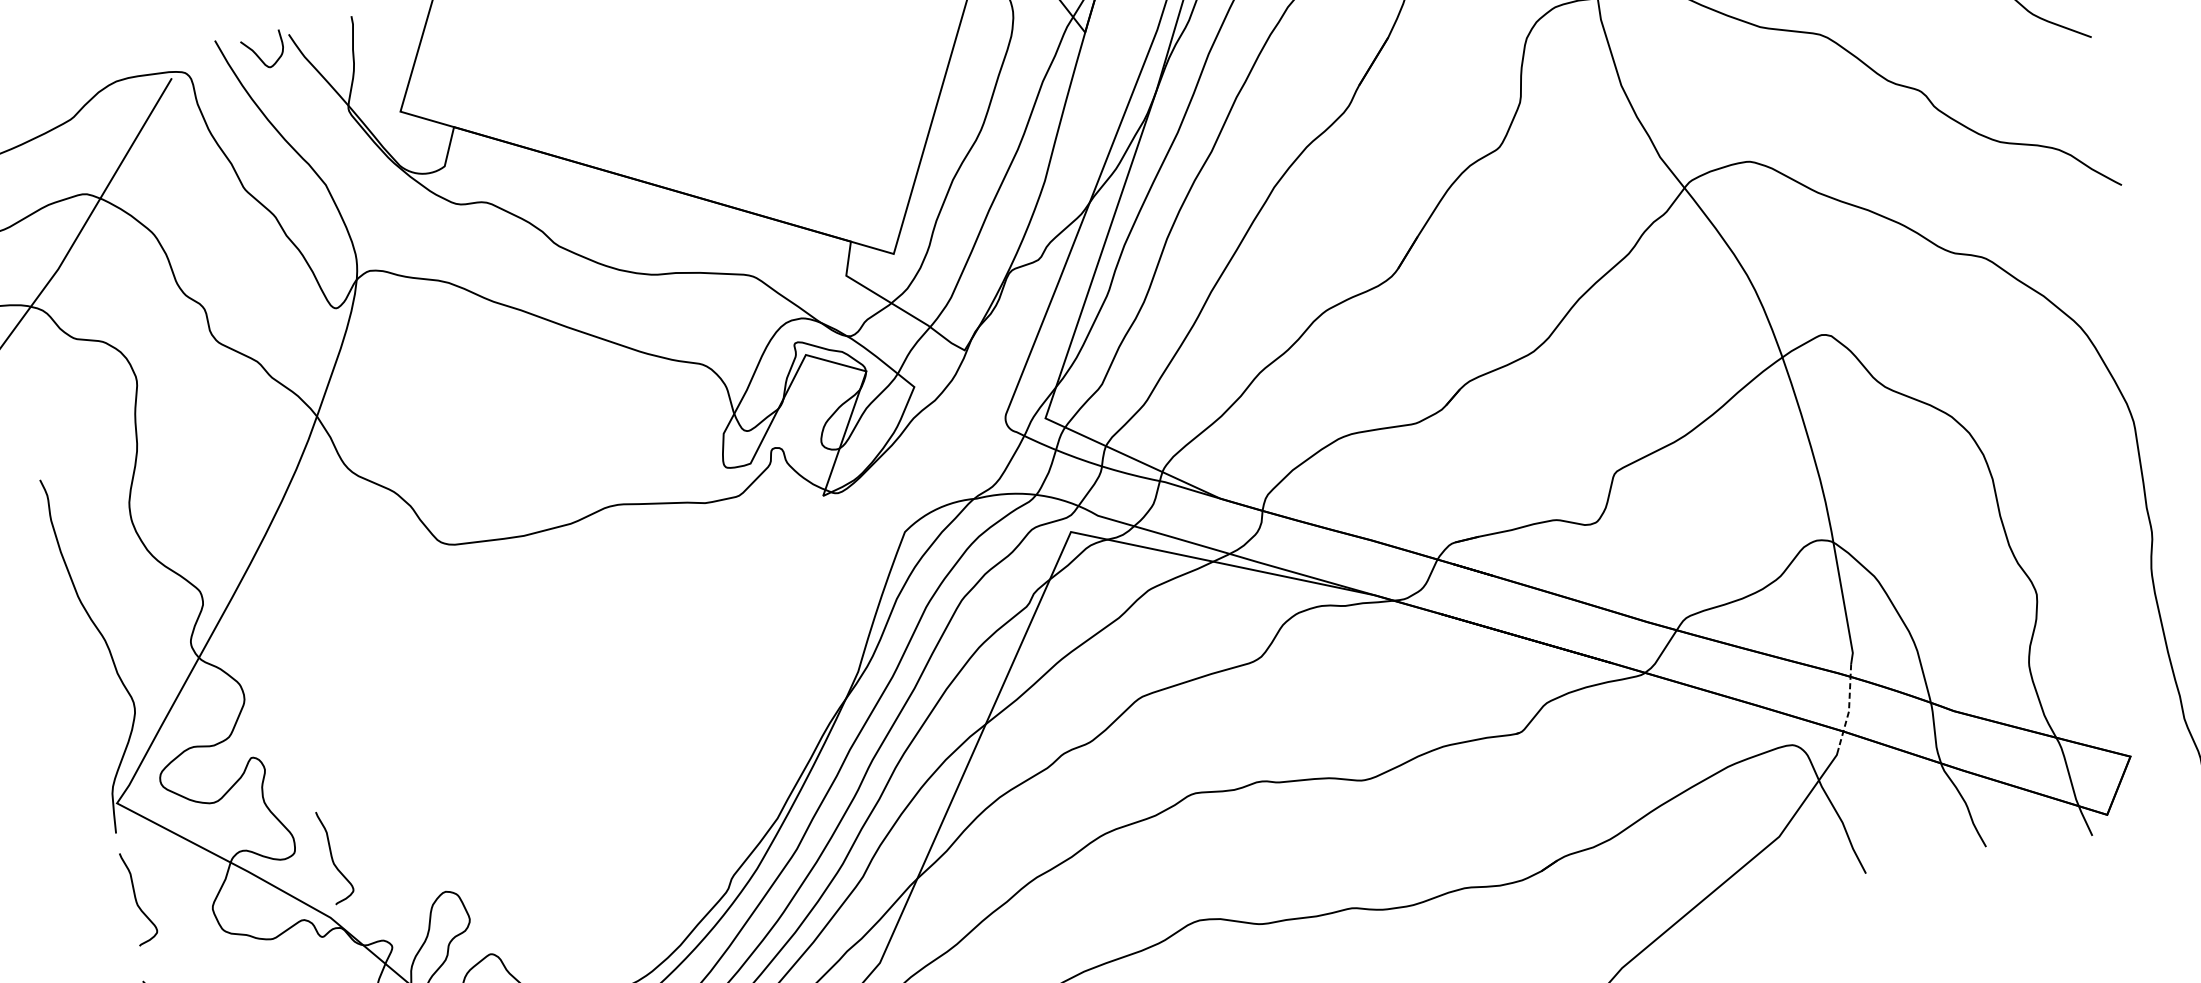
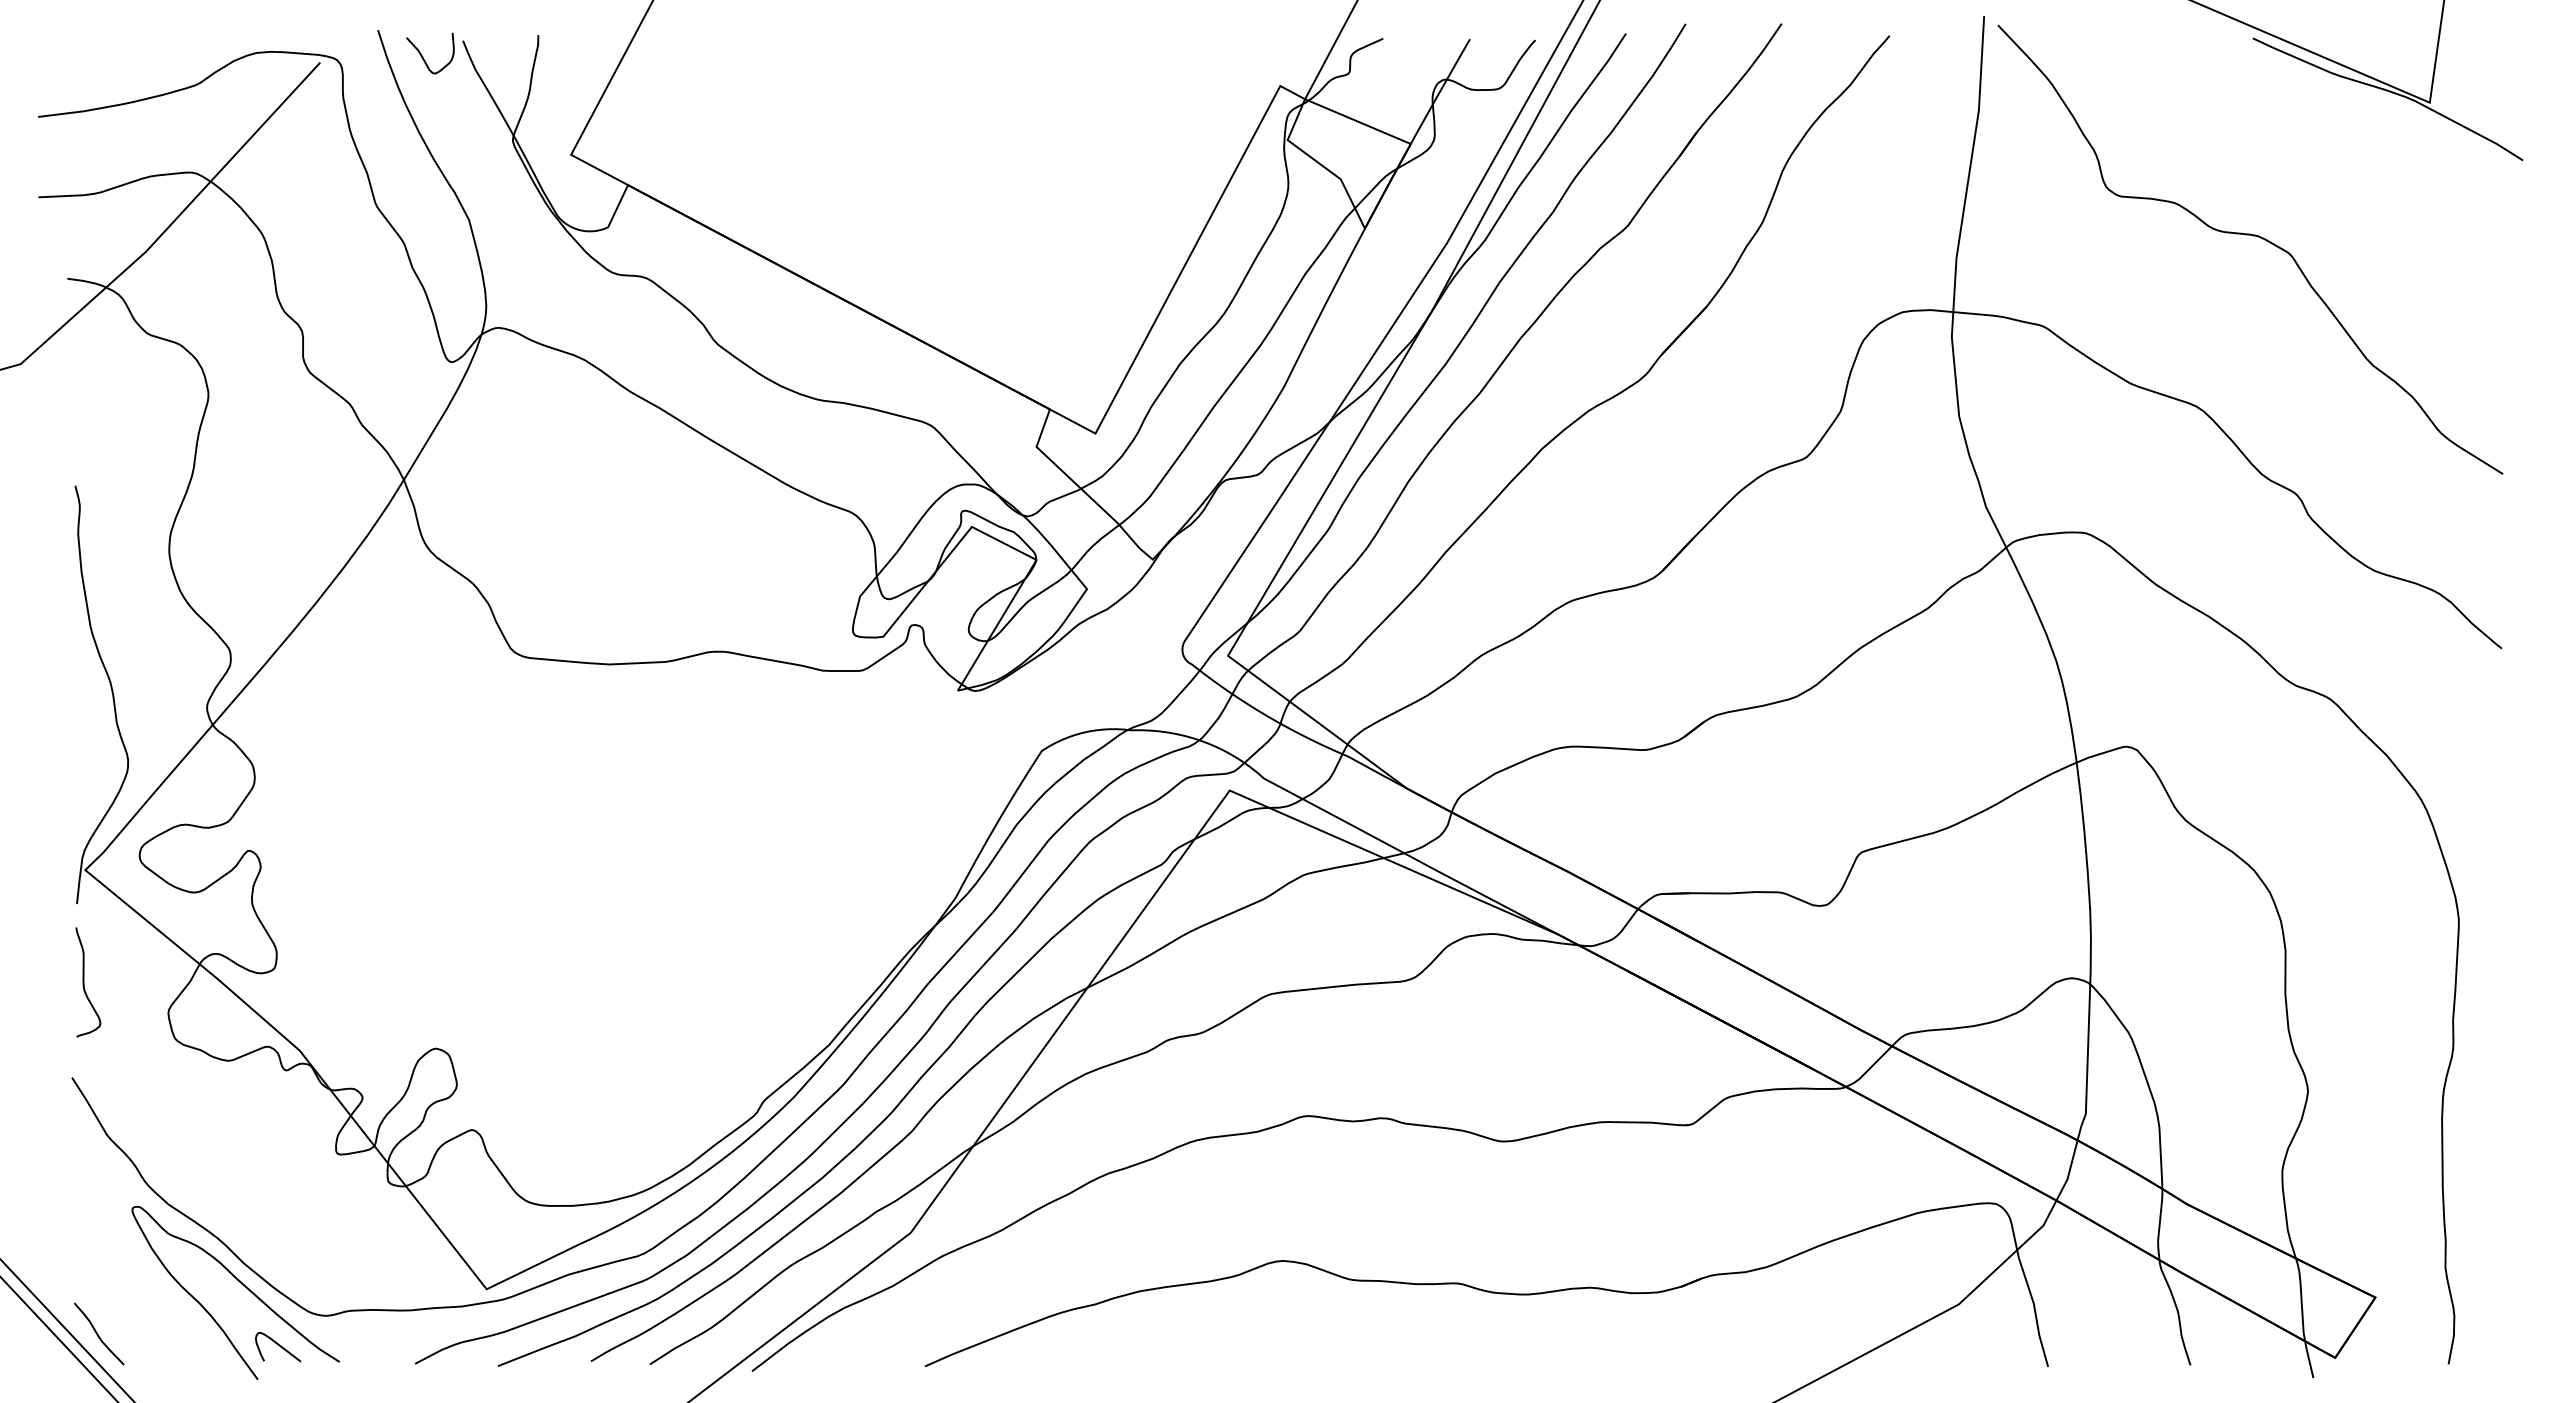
line: (1848, 707) -> (2068, 1174), dashed -> solid
curve: (332, 857) -> (316, 982), removed

